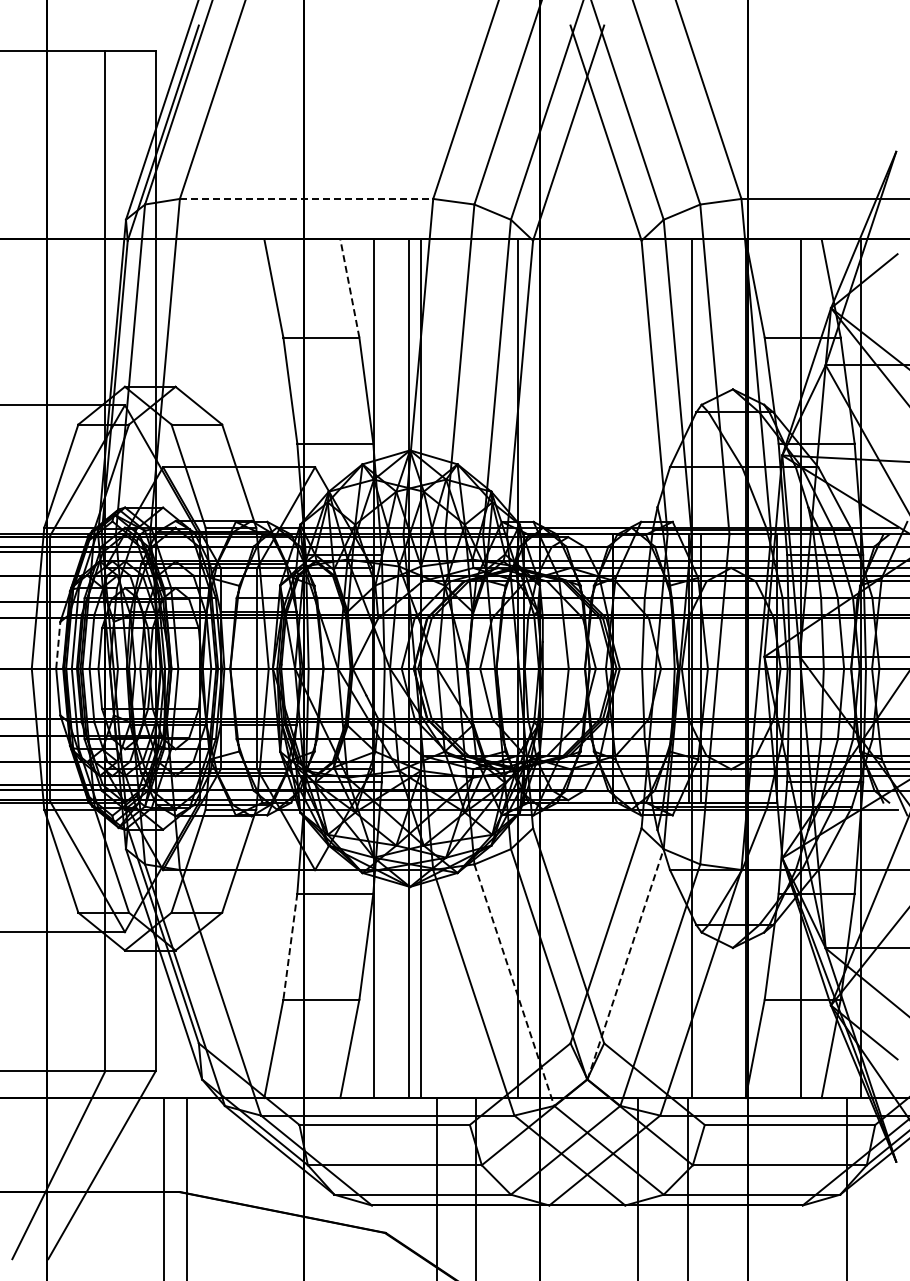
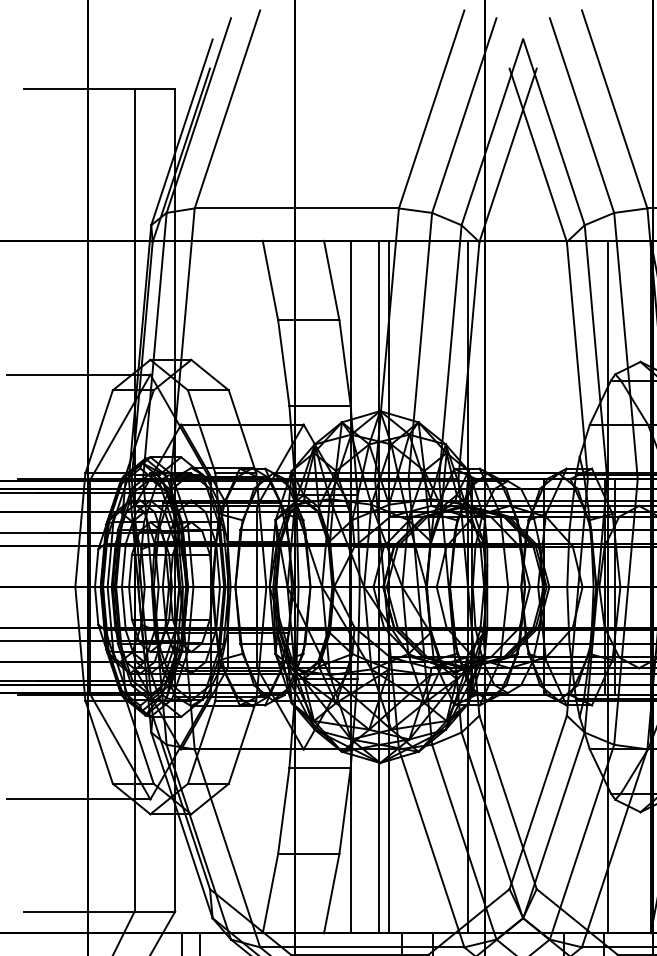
line: (306, 198) -> (296, 208), dashed -> solid
line: (349, 287) -> (331, 279), dashed -> solid
line: (58, 644) -> (96, 567), dashed -> solid
line: (290, 947) -> (283, 811), dashed -> solid
line: (625, 963) -> (553, 824), dashed -> solid
line: (514, 985) -> (464, 842), dashed -> solid

